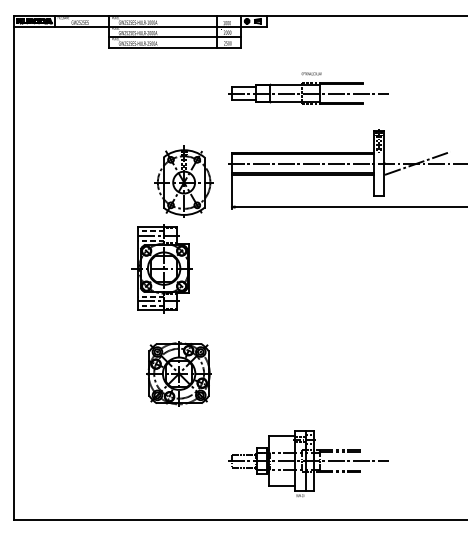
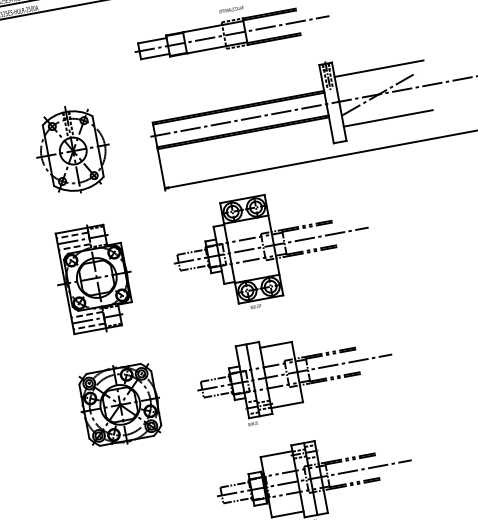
line: (420, 143) -> (378, 69), added
part: (183, 181) -> (72, 149), moved
line: (420, 184) -> (387, 118), added
part: (308, 271) -> (271, 249), added
part: (178, 373) -> (119, 404), moved
part: (308, 376) -> (295, 375), added

